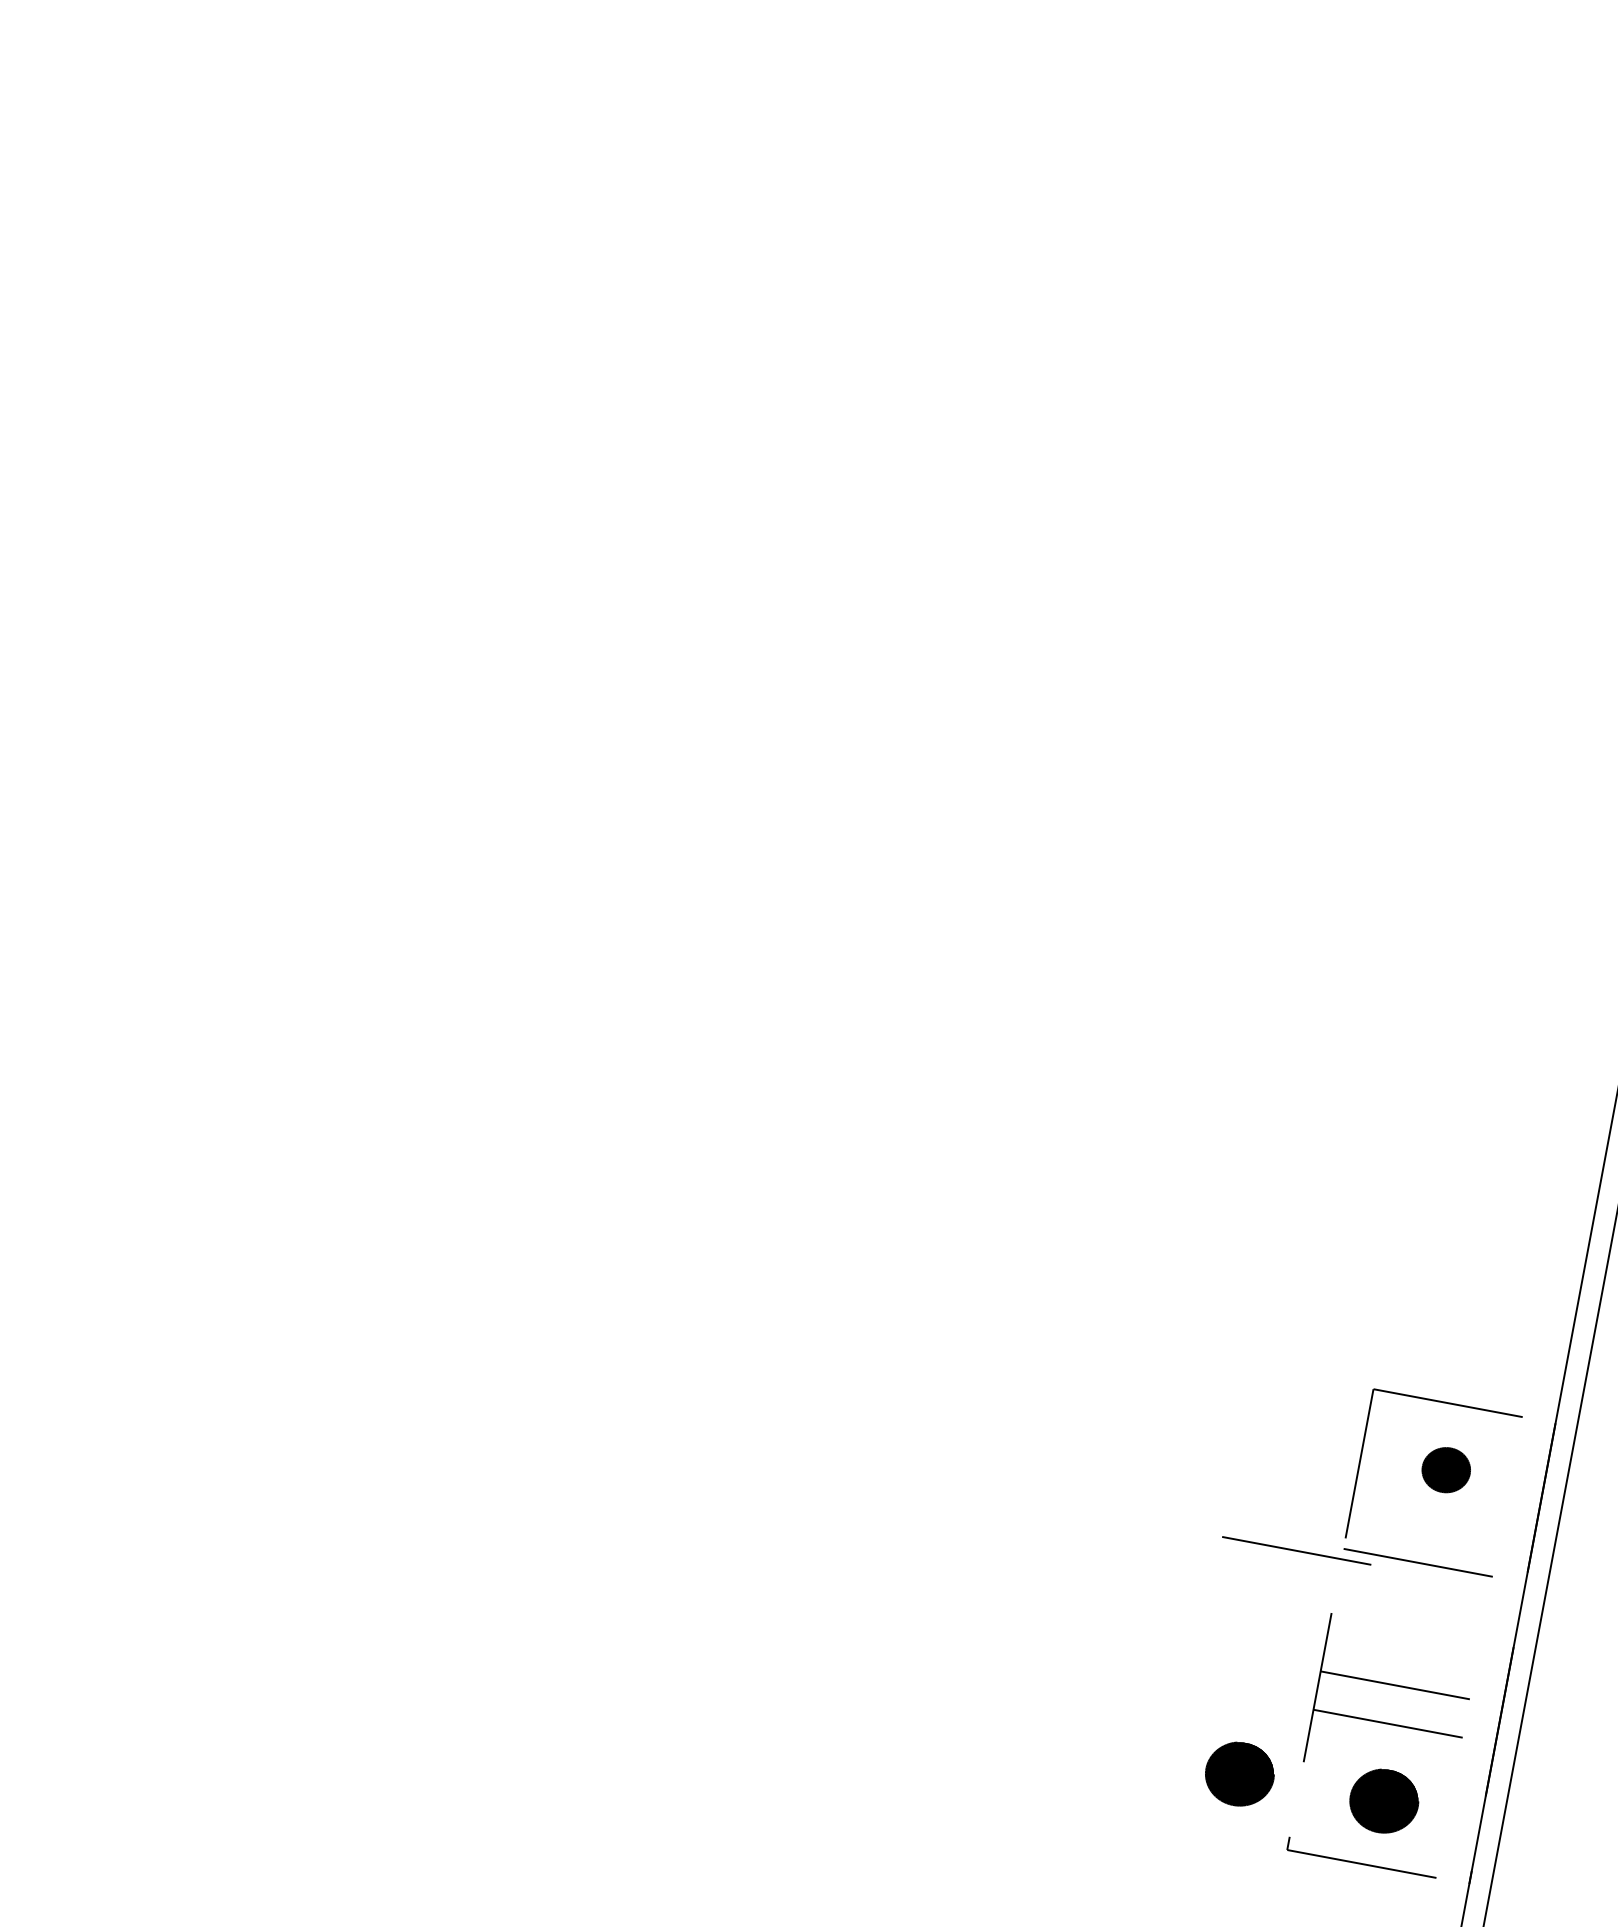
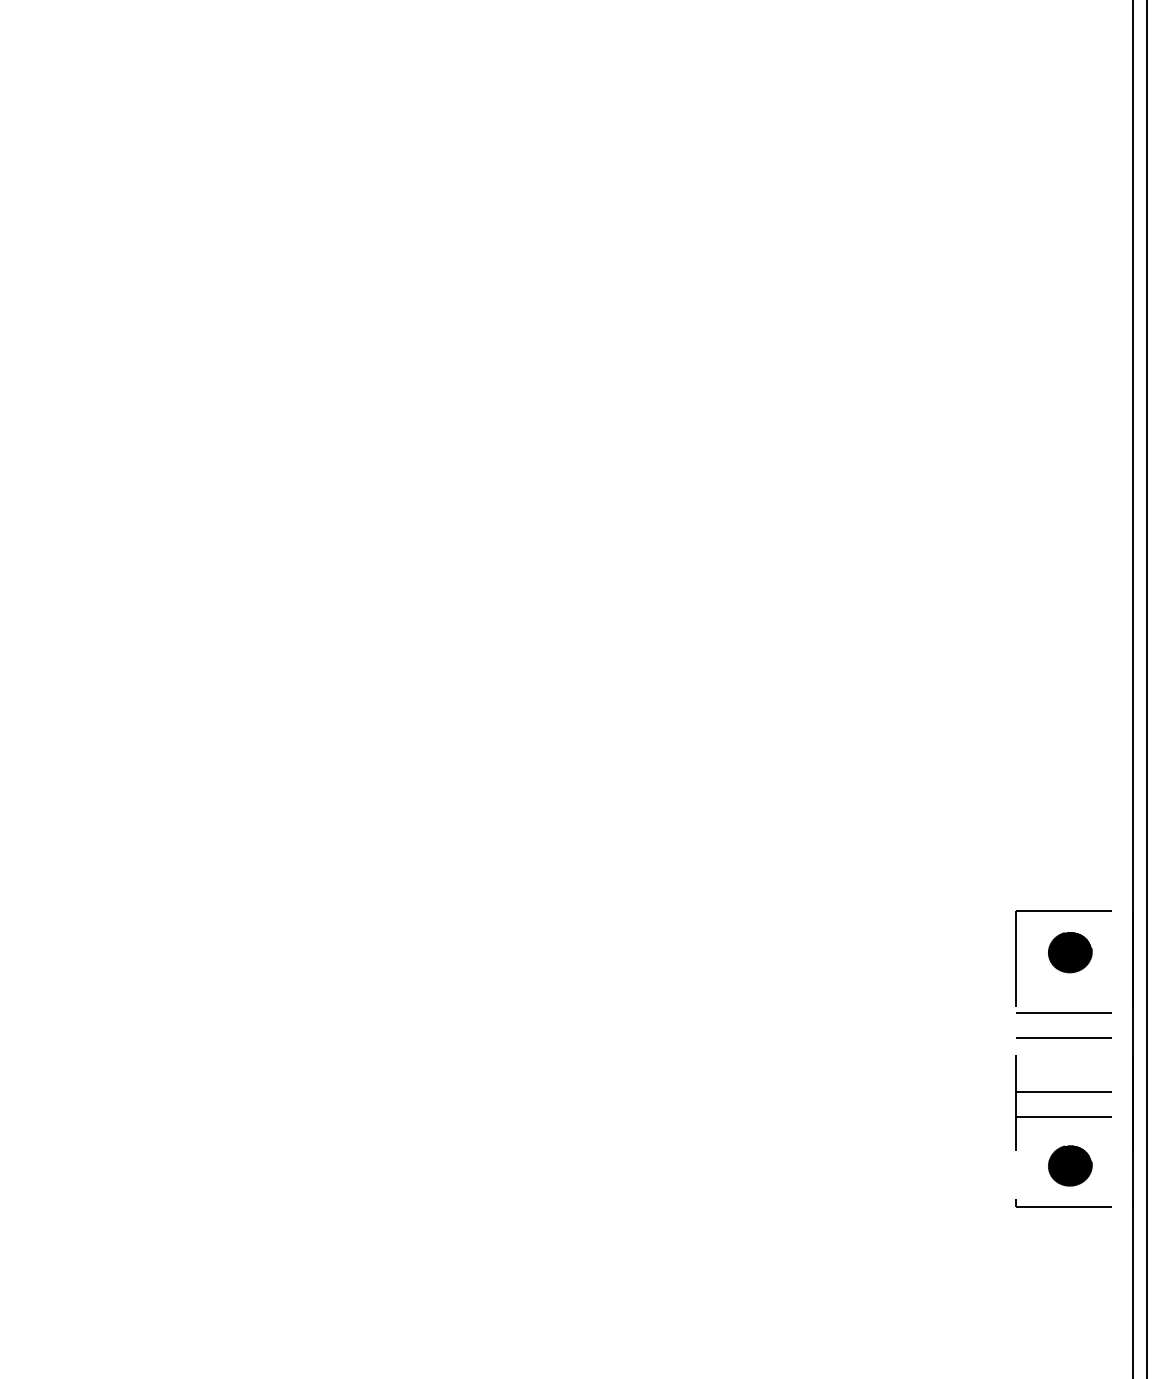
part: (1446, 1470) -> (1070, 952), size x1.43
line: (1296, 1549) -> (1063, 1037), moved
part: (1240, 1773) -> (977, 1165), removed

